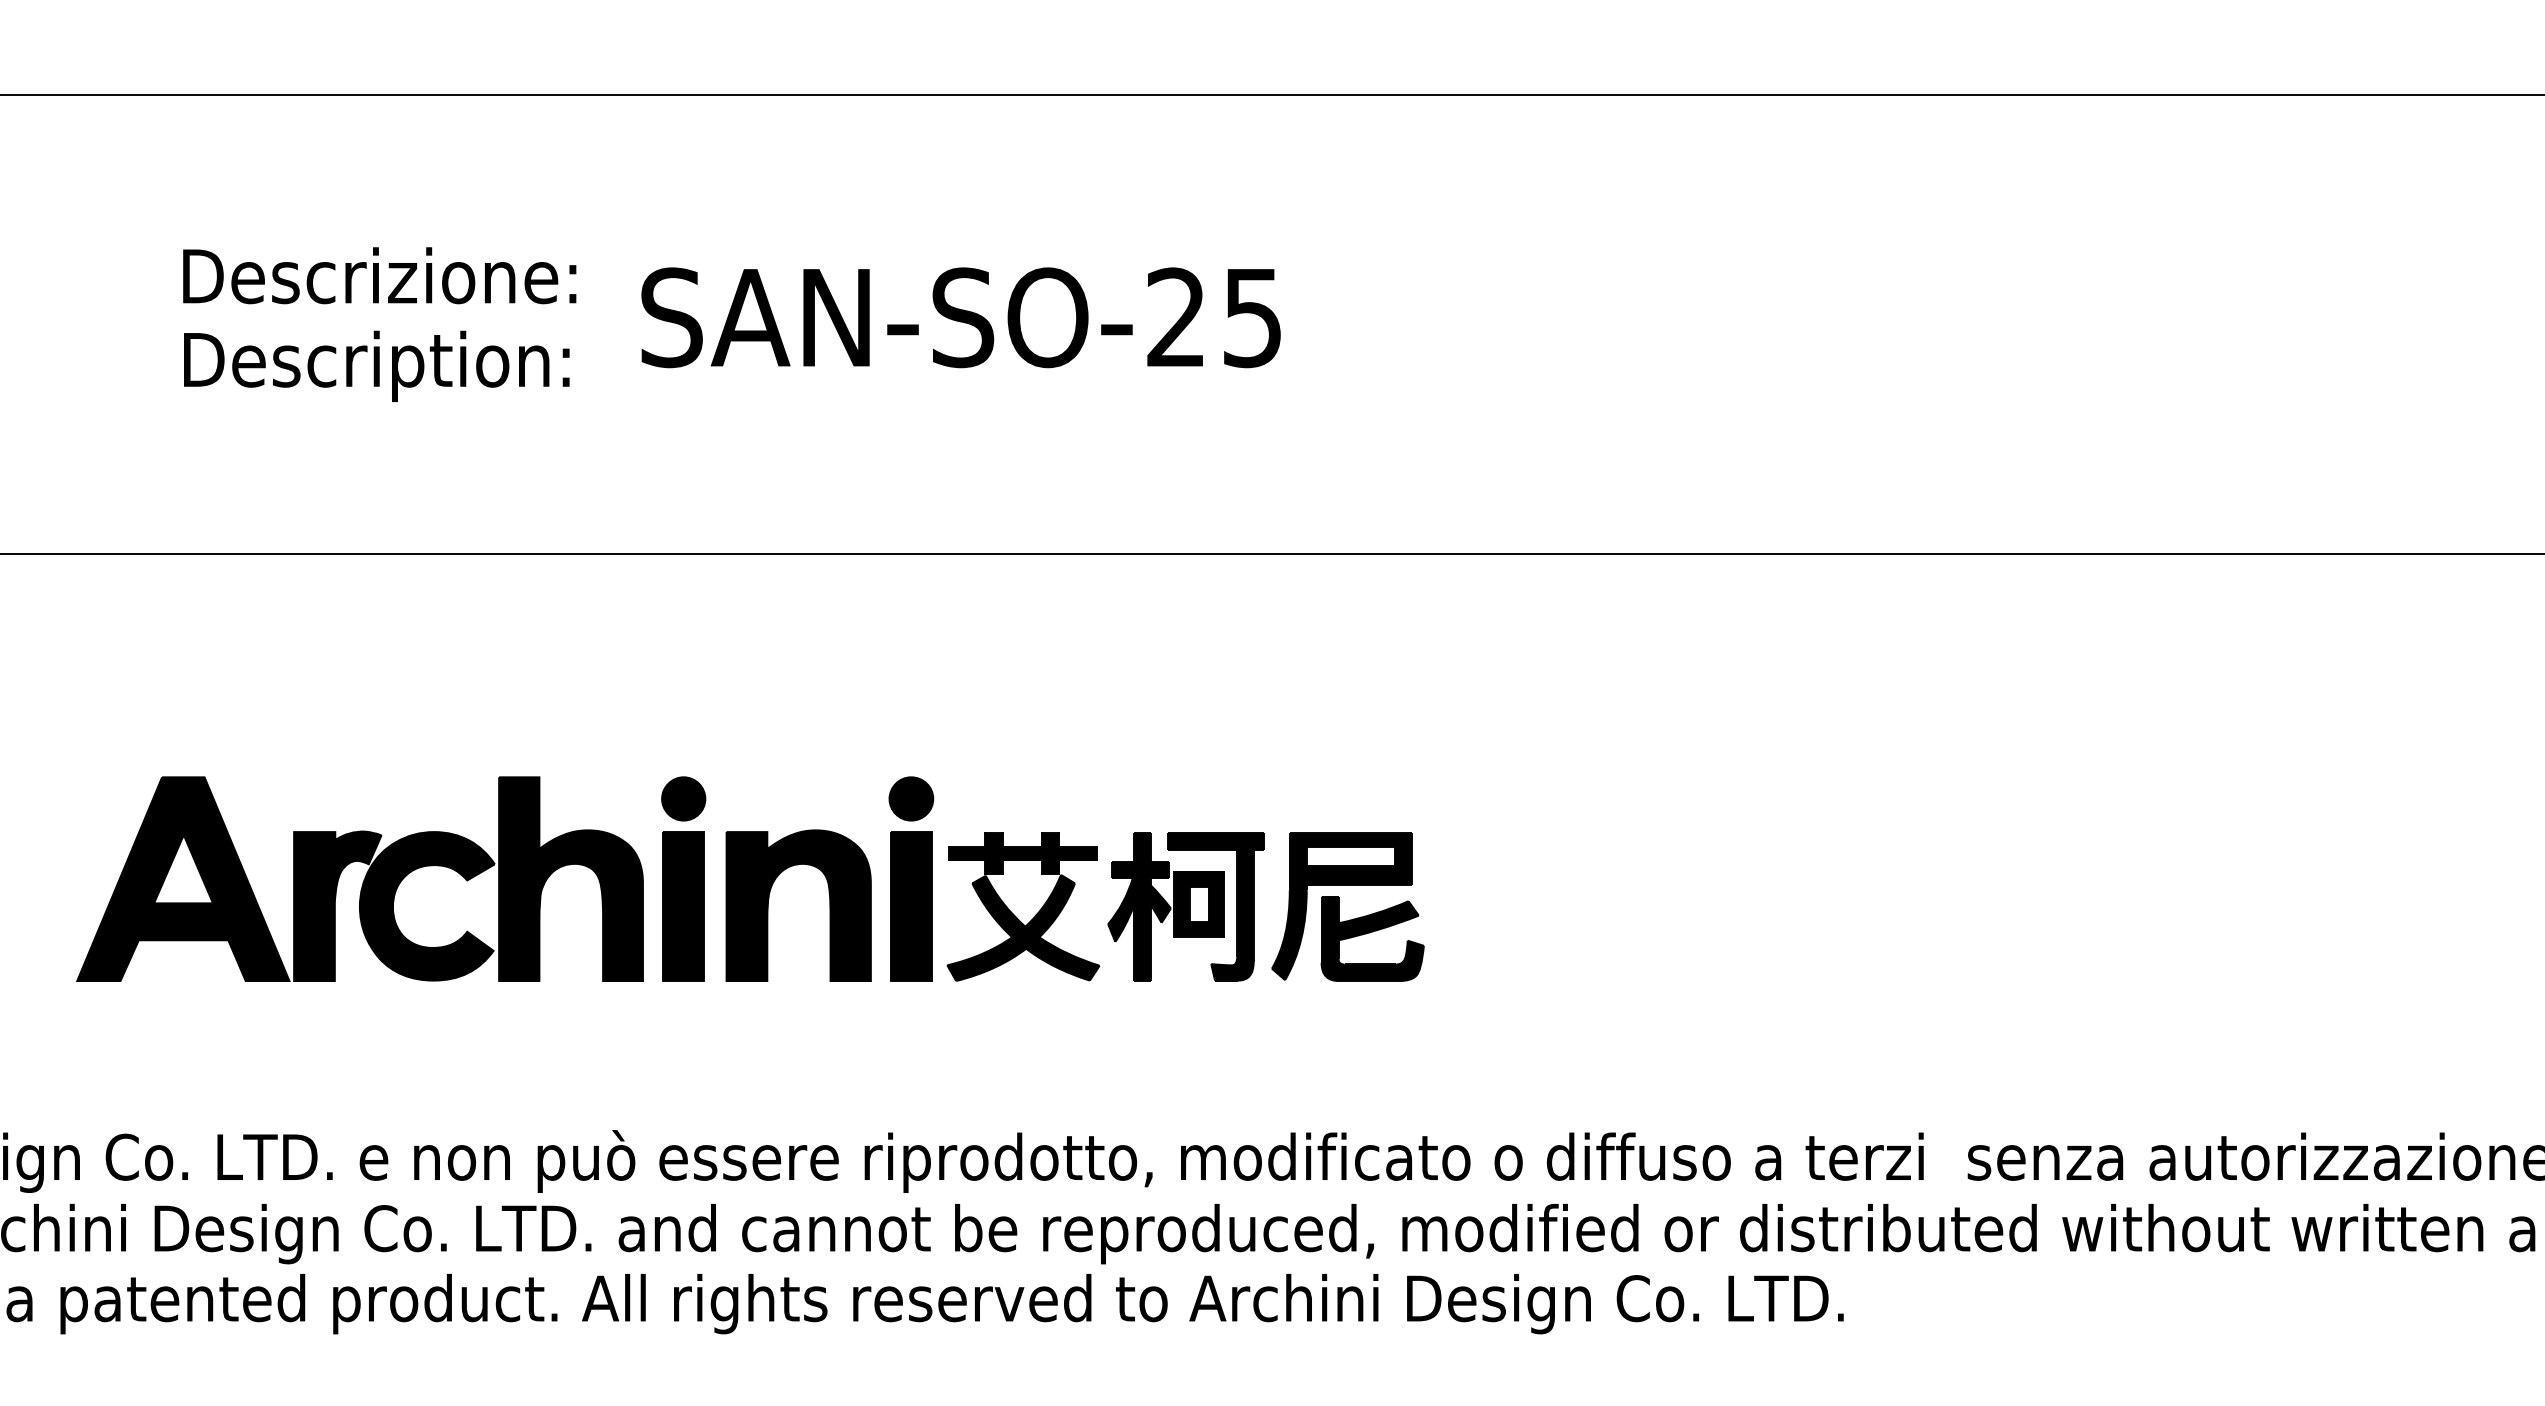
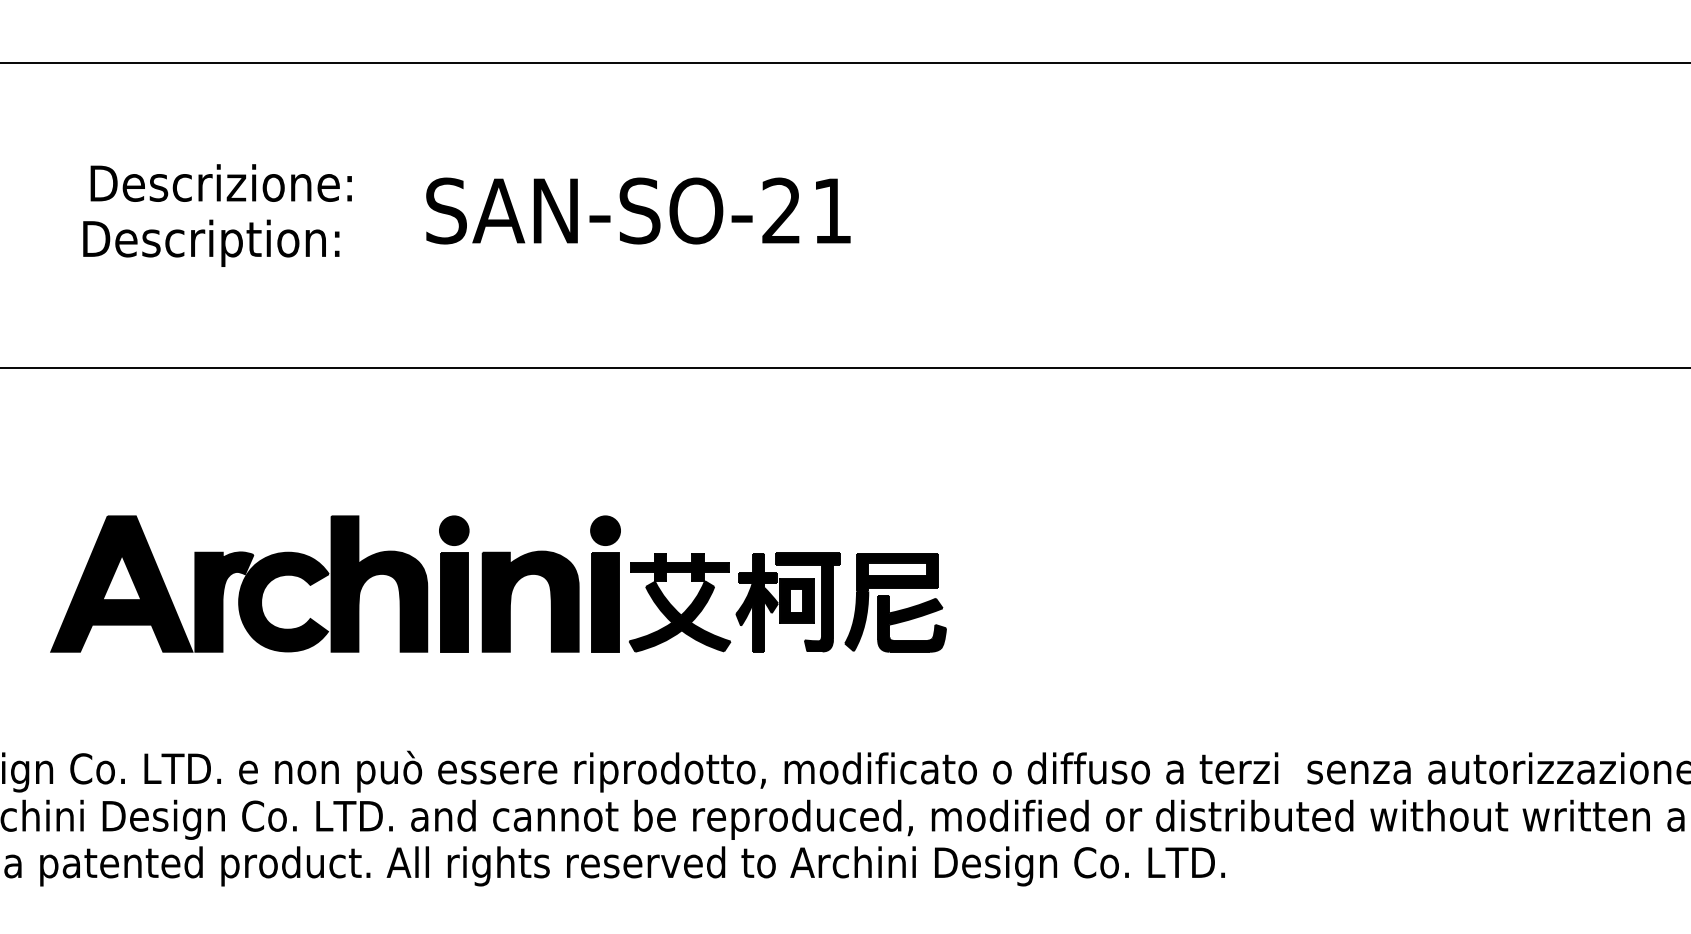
text: (378, 274) -> (220, 182), moved
text: (1251, 318) -> (831, 211), SAN-SO-25 -> SAN-SO-21
text: (377, 365) -> (211, 242), moved

